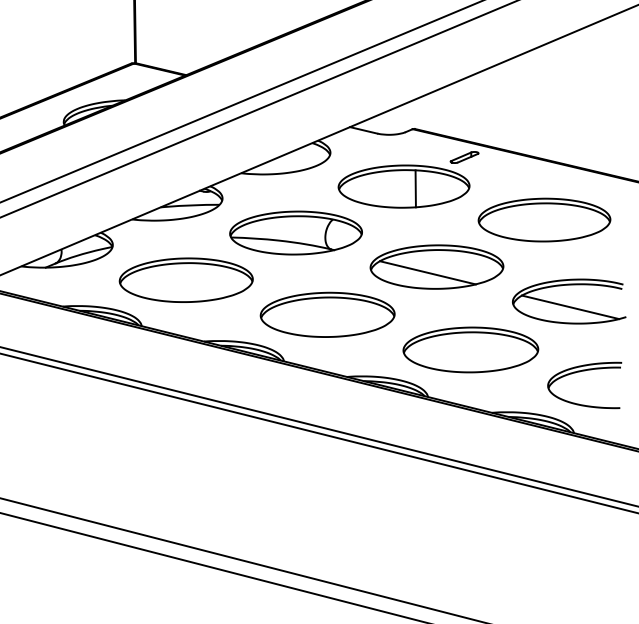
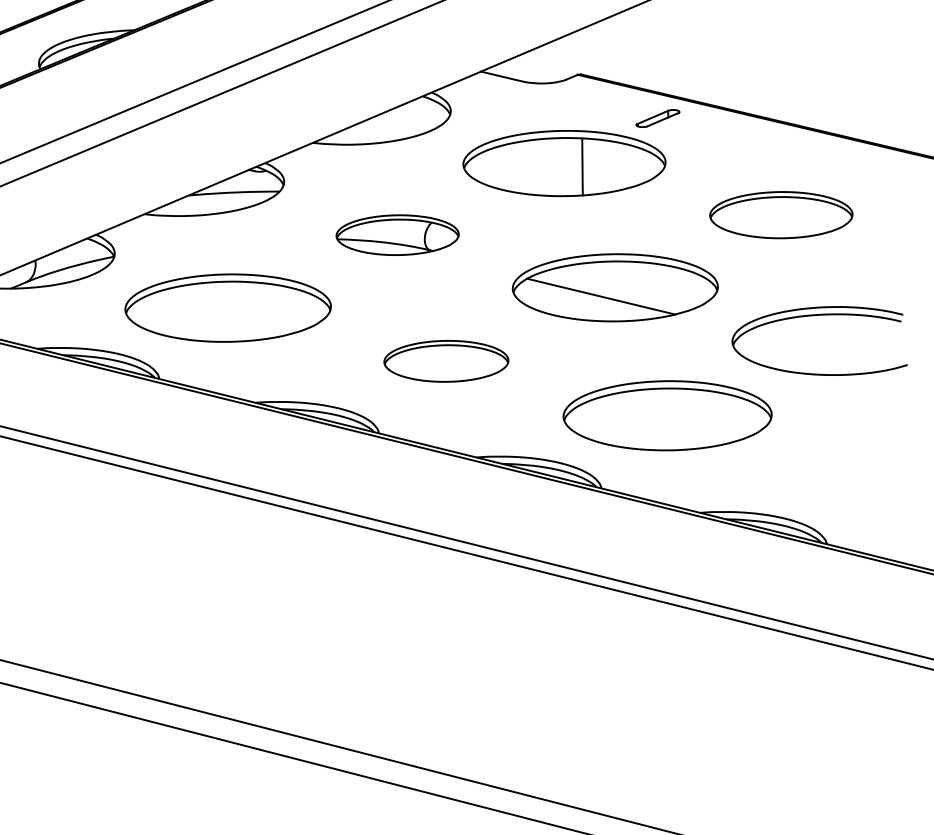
part: (544, 219) -> (781, 214), size x0.7
part: (295, 232) -> (396, 234), size x0.6
line: (570, 307) -> (821, 350), removed
part: (327, 314) -> (446, 360), size x0.6
part: (579, 372) -> (835, 450), removed

